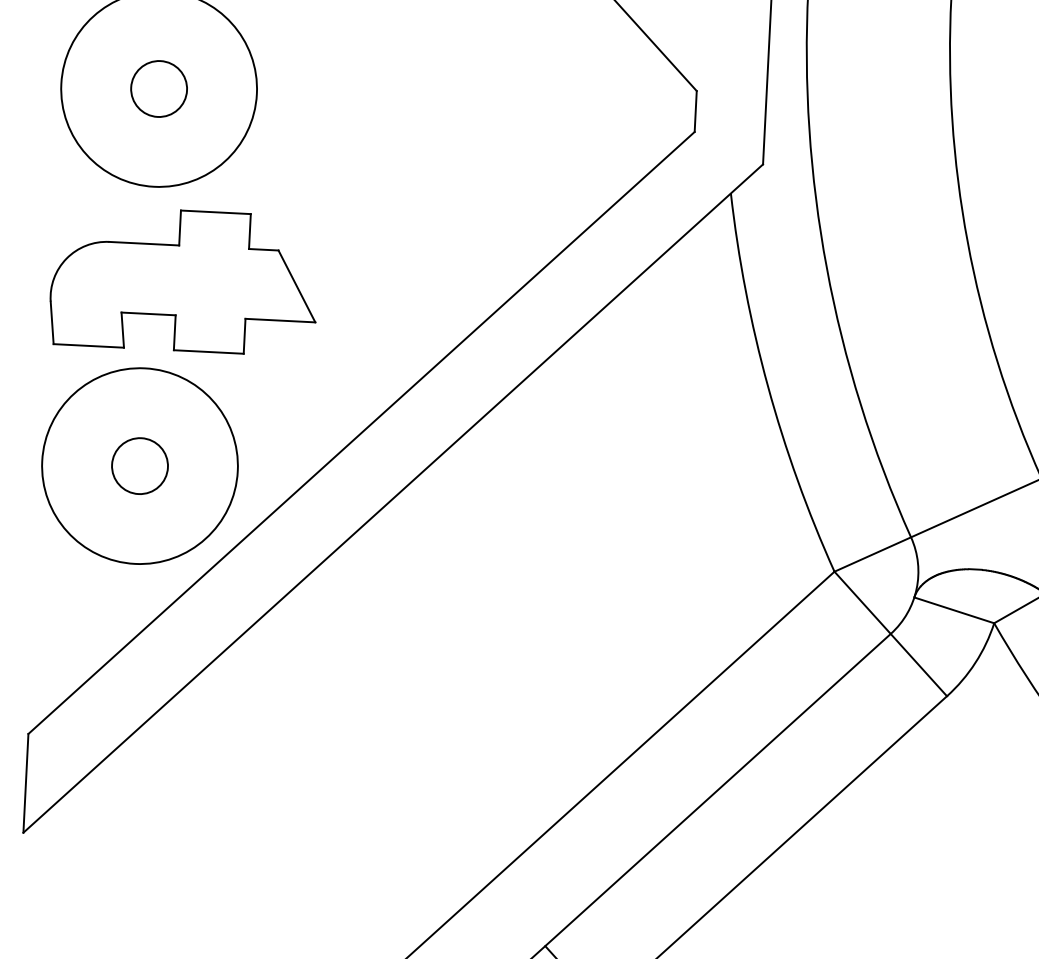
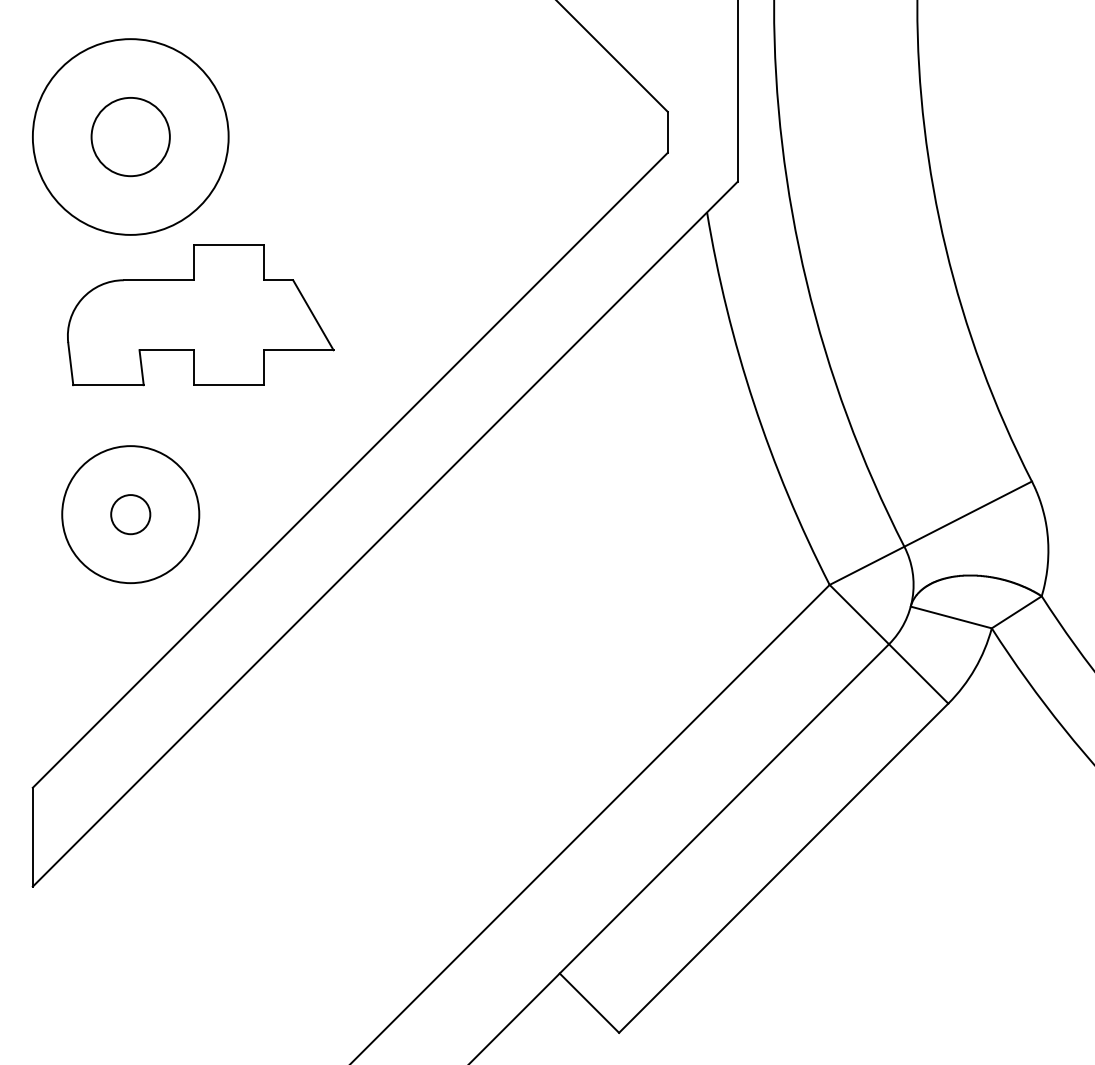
circle: (158, 89) -> (130, 137), size x1.4
part: (184, 281) -> (200, 315), moved
circle: (139, 465) -> (130, 514), size x0.7
circle: (139, 465) -> (130, 514), size x0.7

